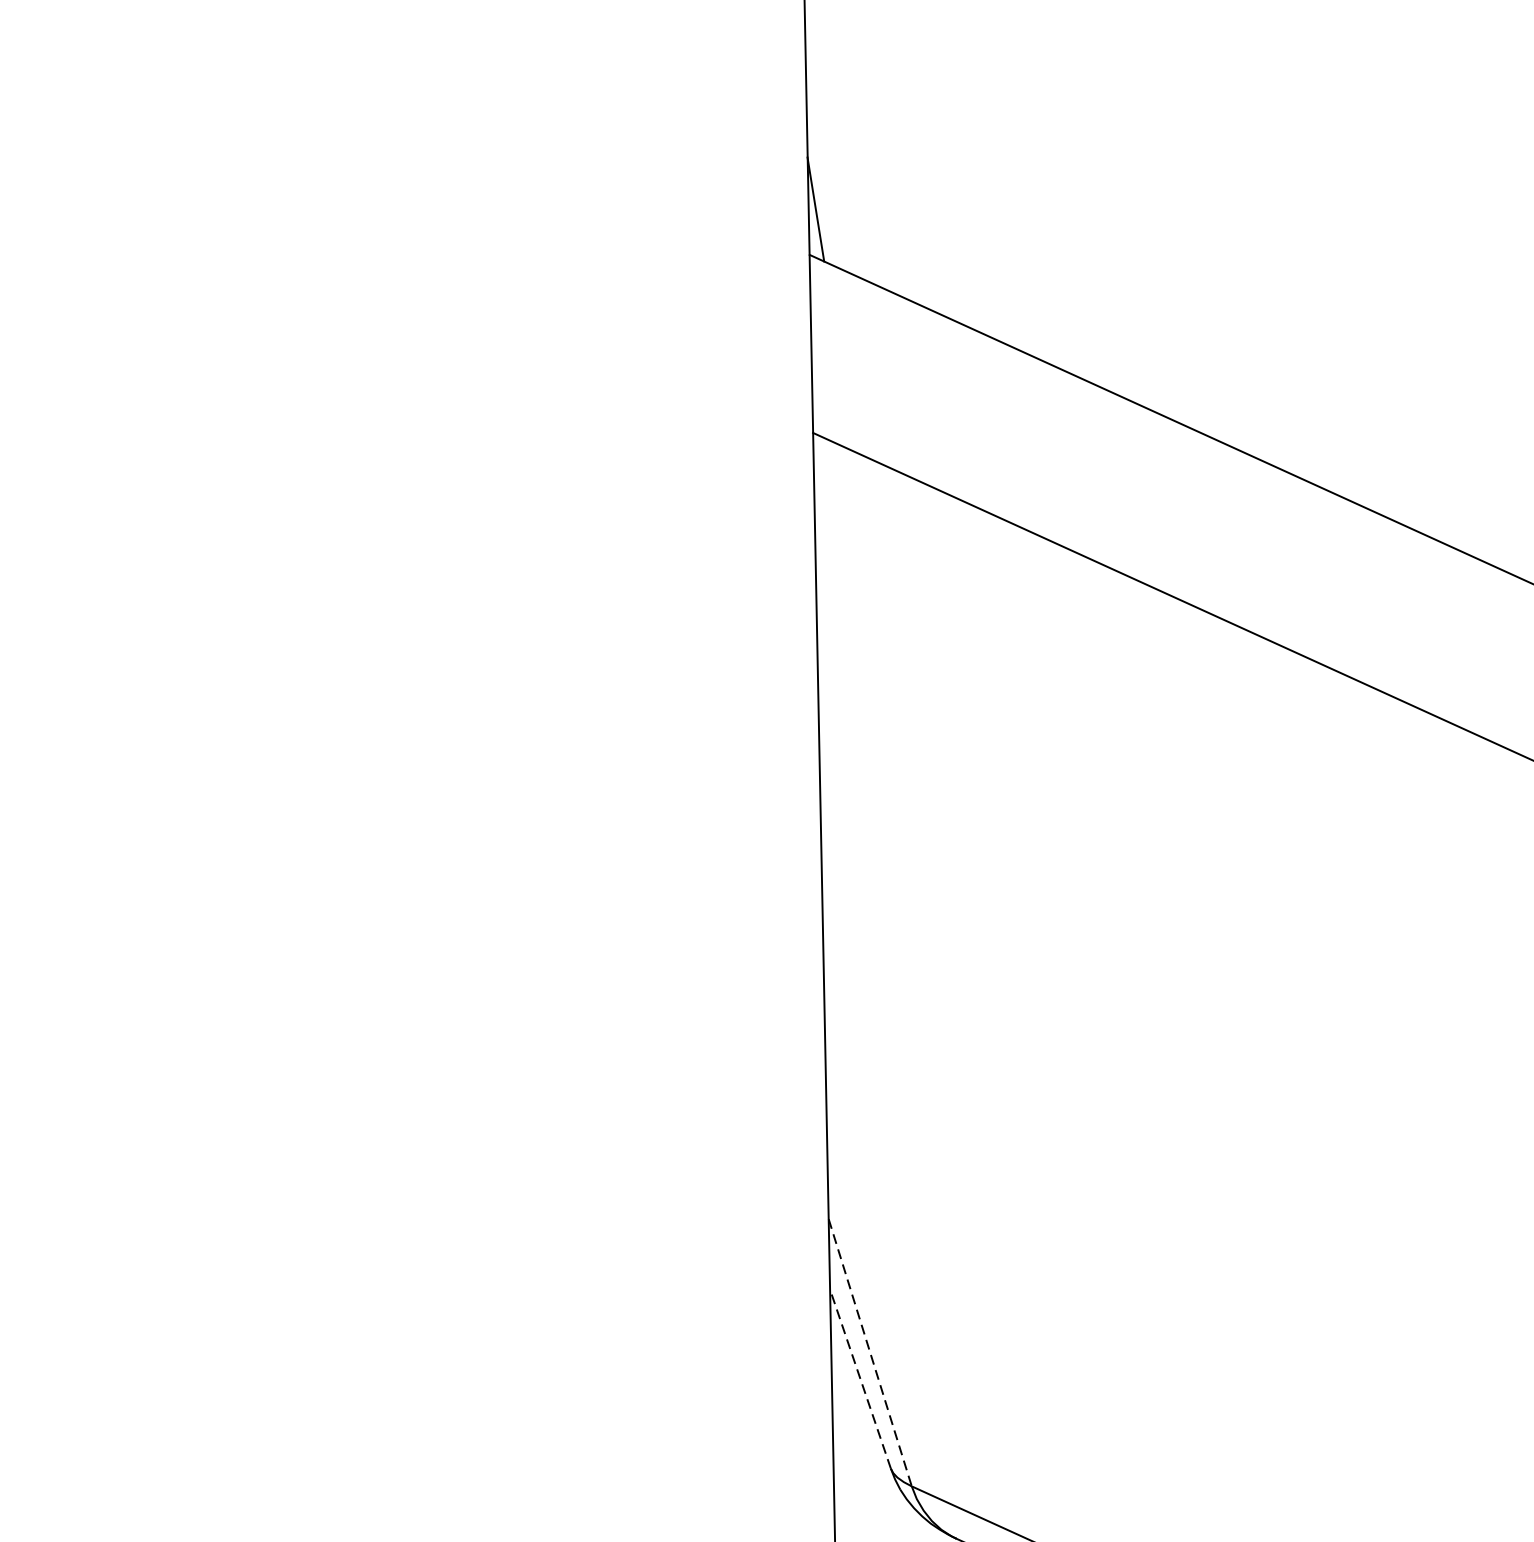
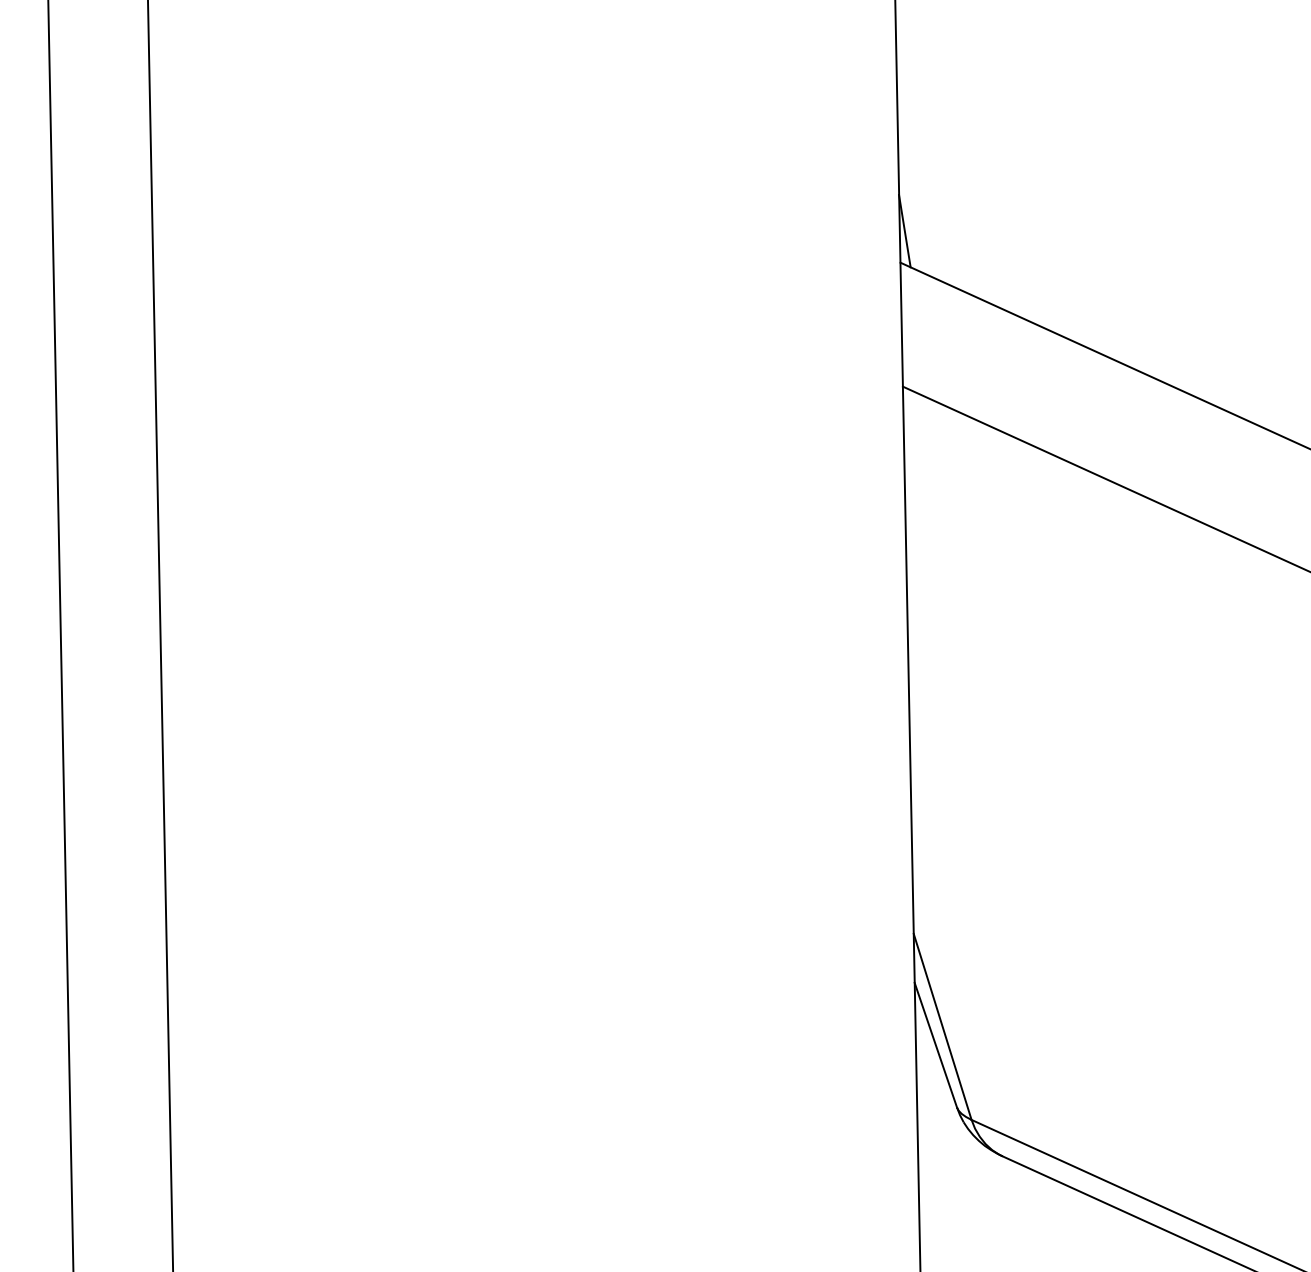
line: (869, 1353) -> (942, 1027), dashed -> solid
line: (859, 1379) -> (935, 1045), dashed -> solid

